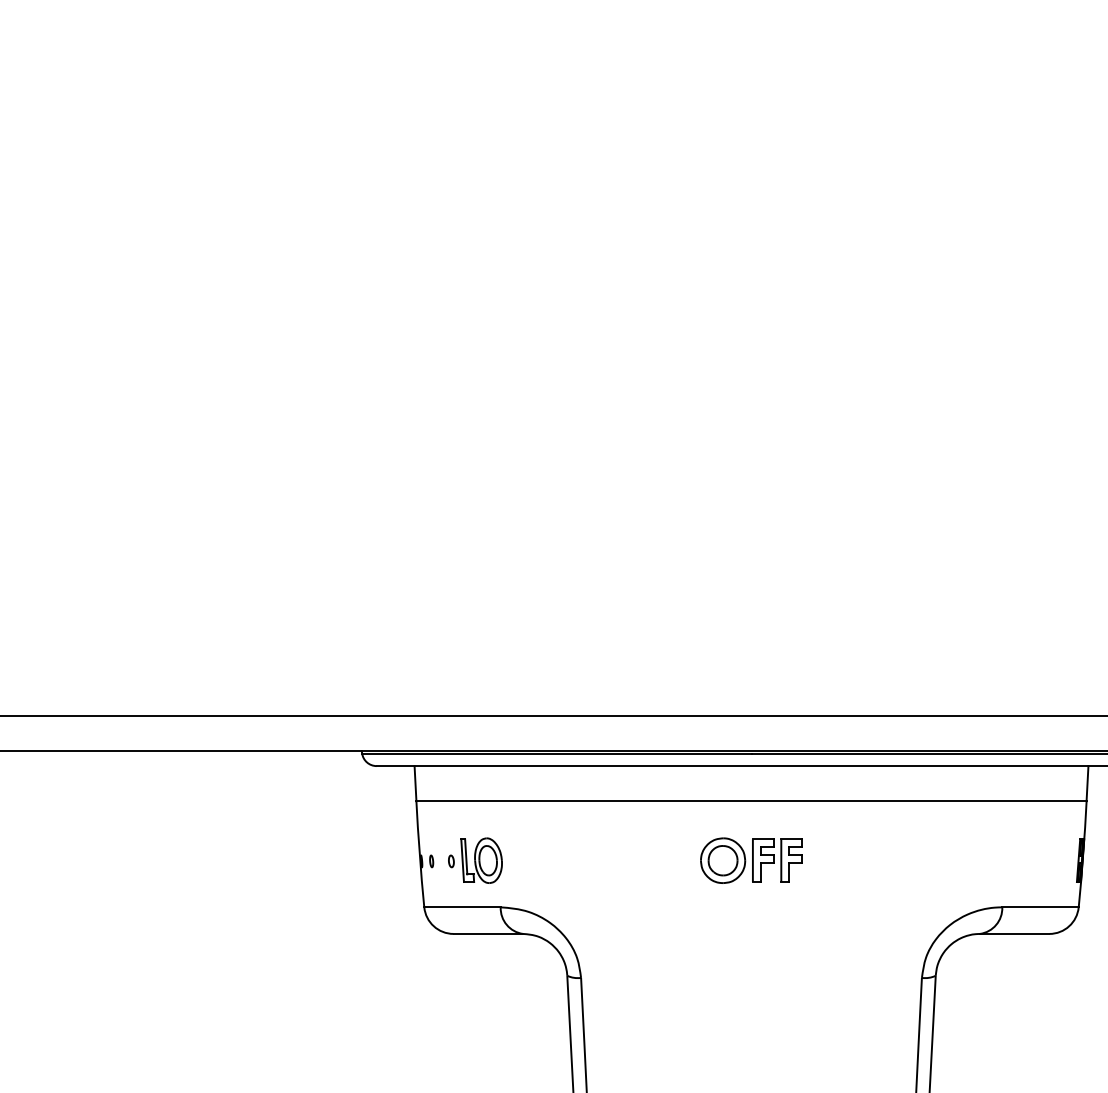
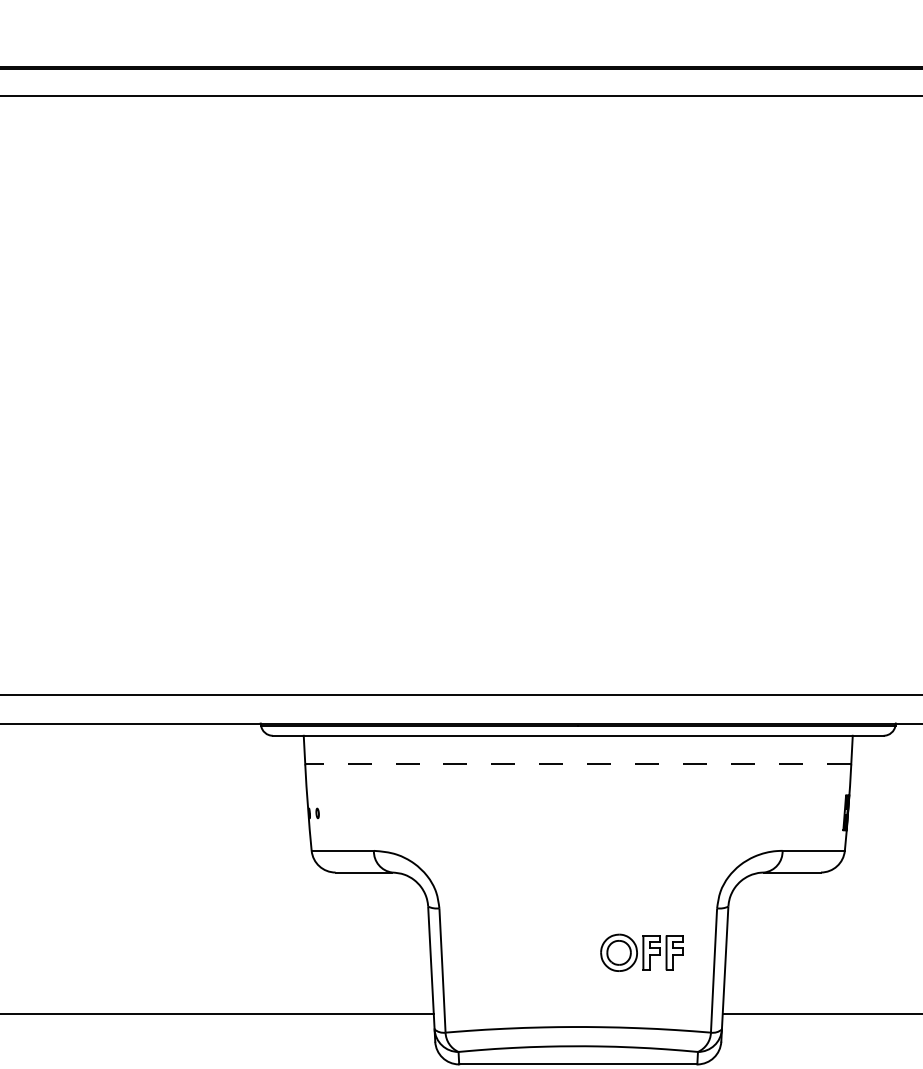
line: (751, 801) -> (578, 764), solid -> dashed
part: (474, 860) -> (352, 812), removed
part: (750, 860) -> (641, 952), moved

